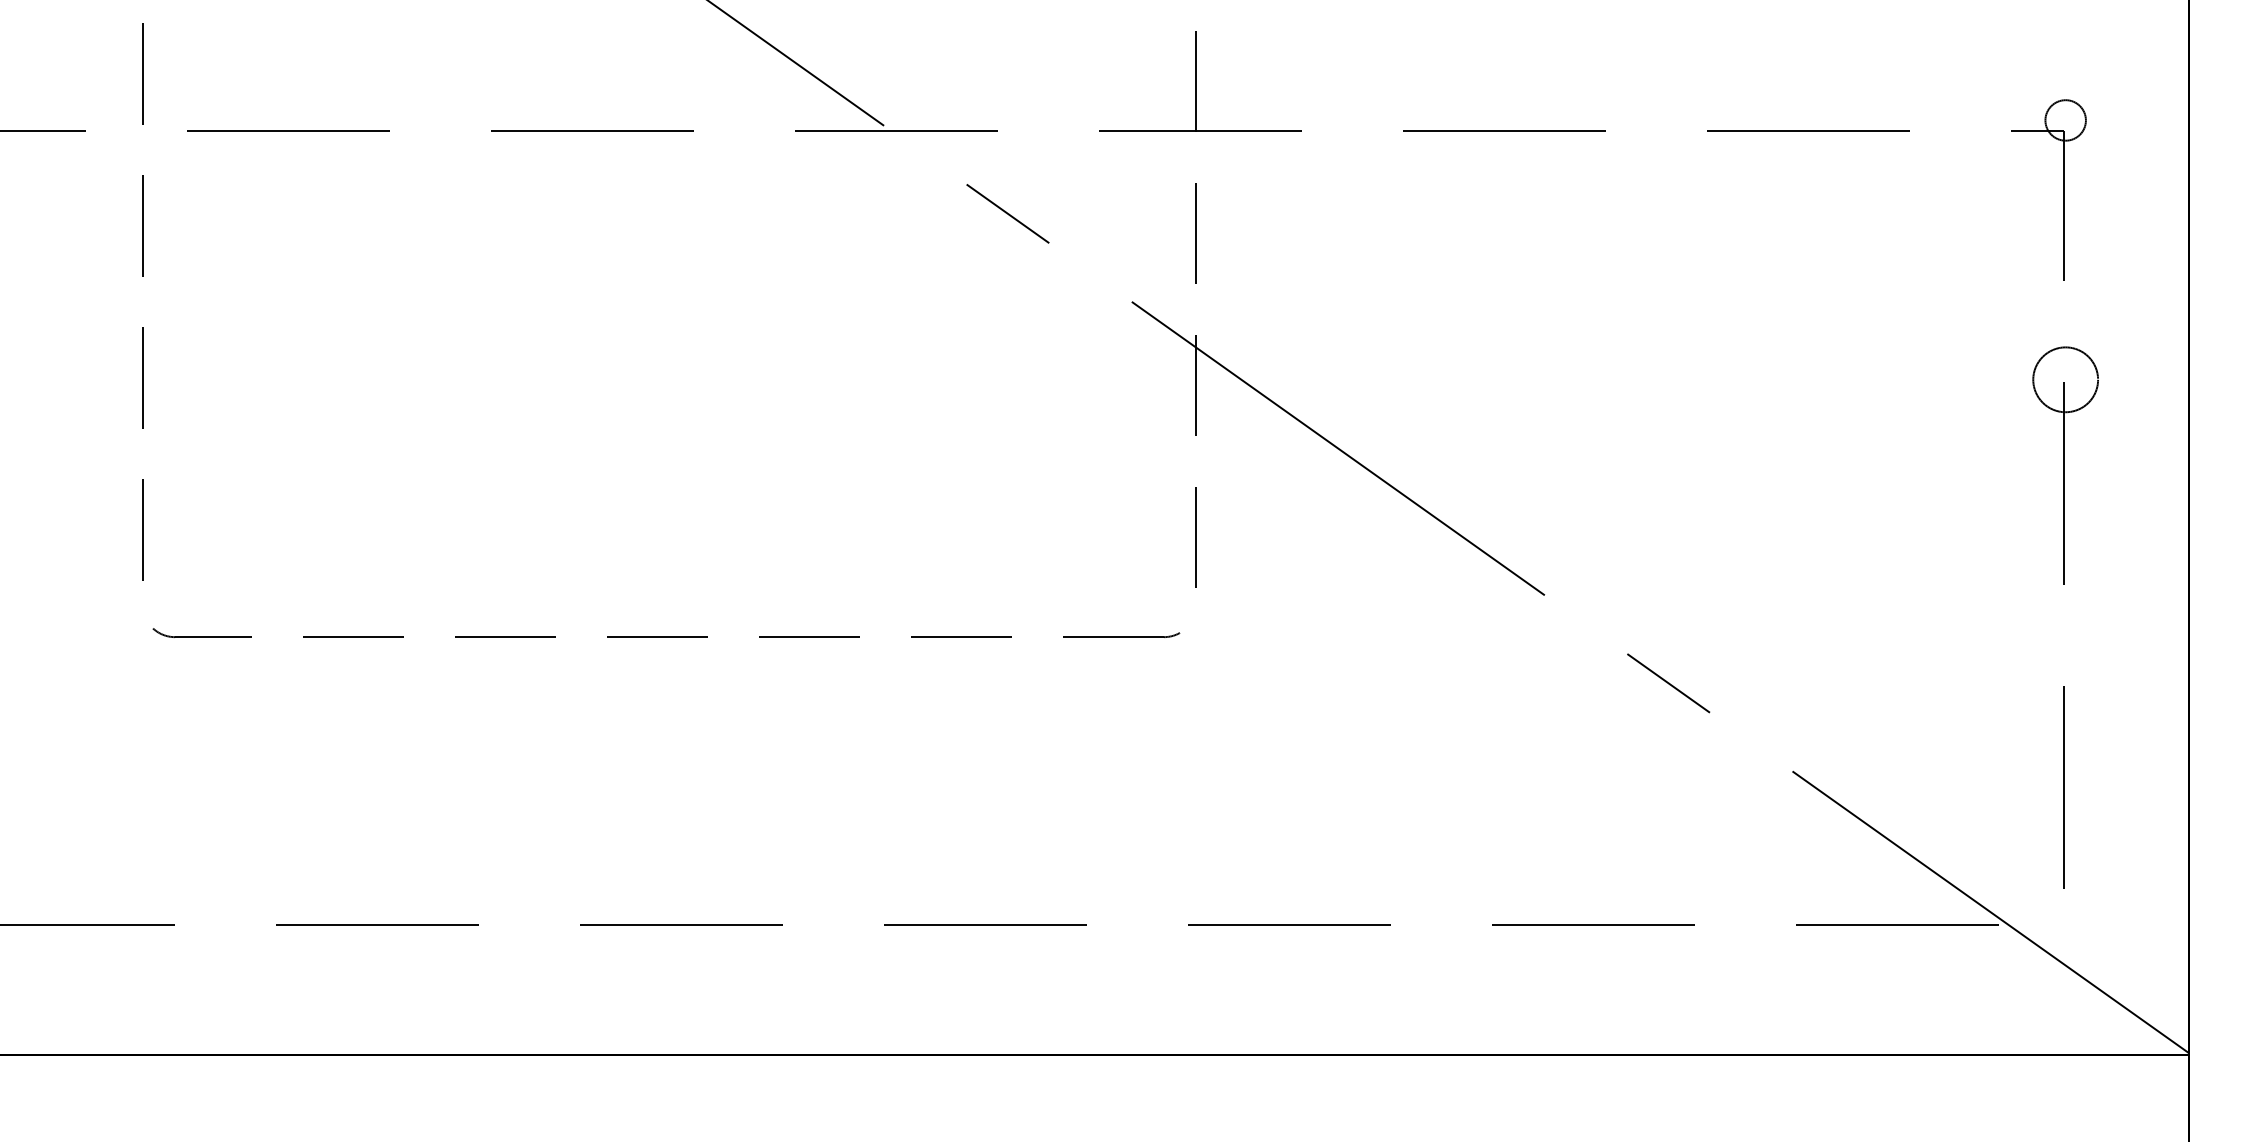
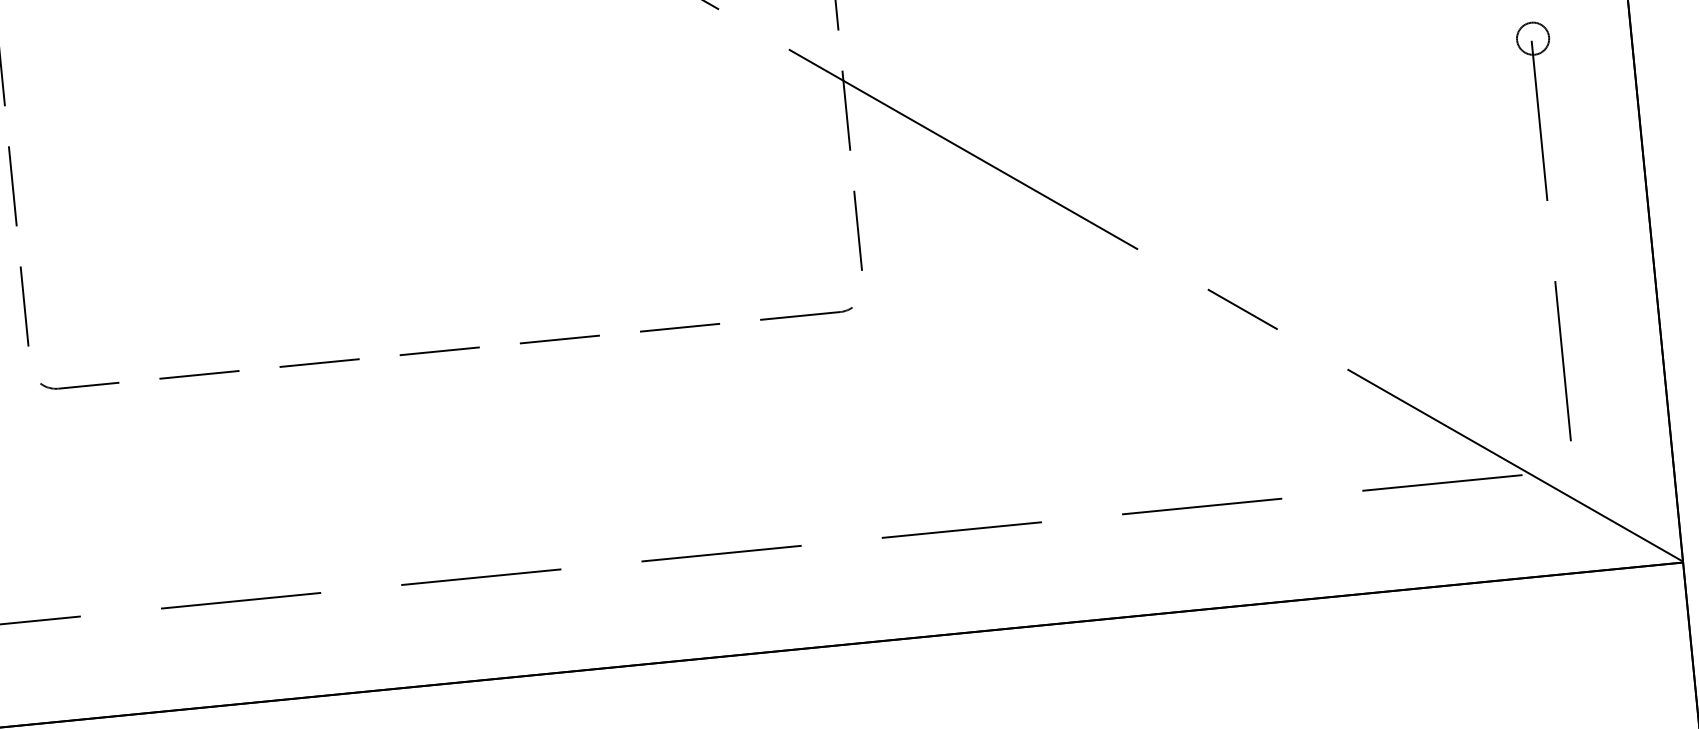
circle: (2065, 379) -> (1532, 38), size x0.62

